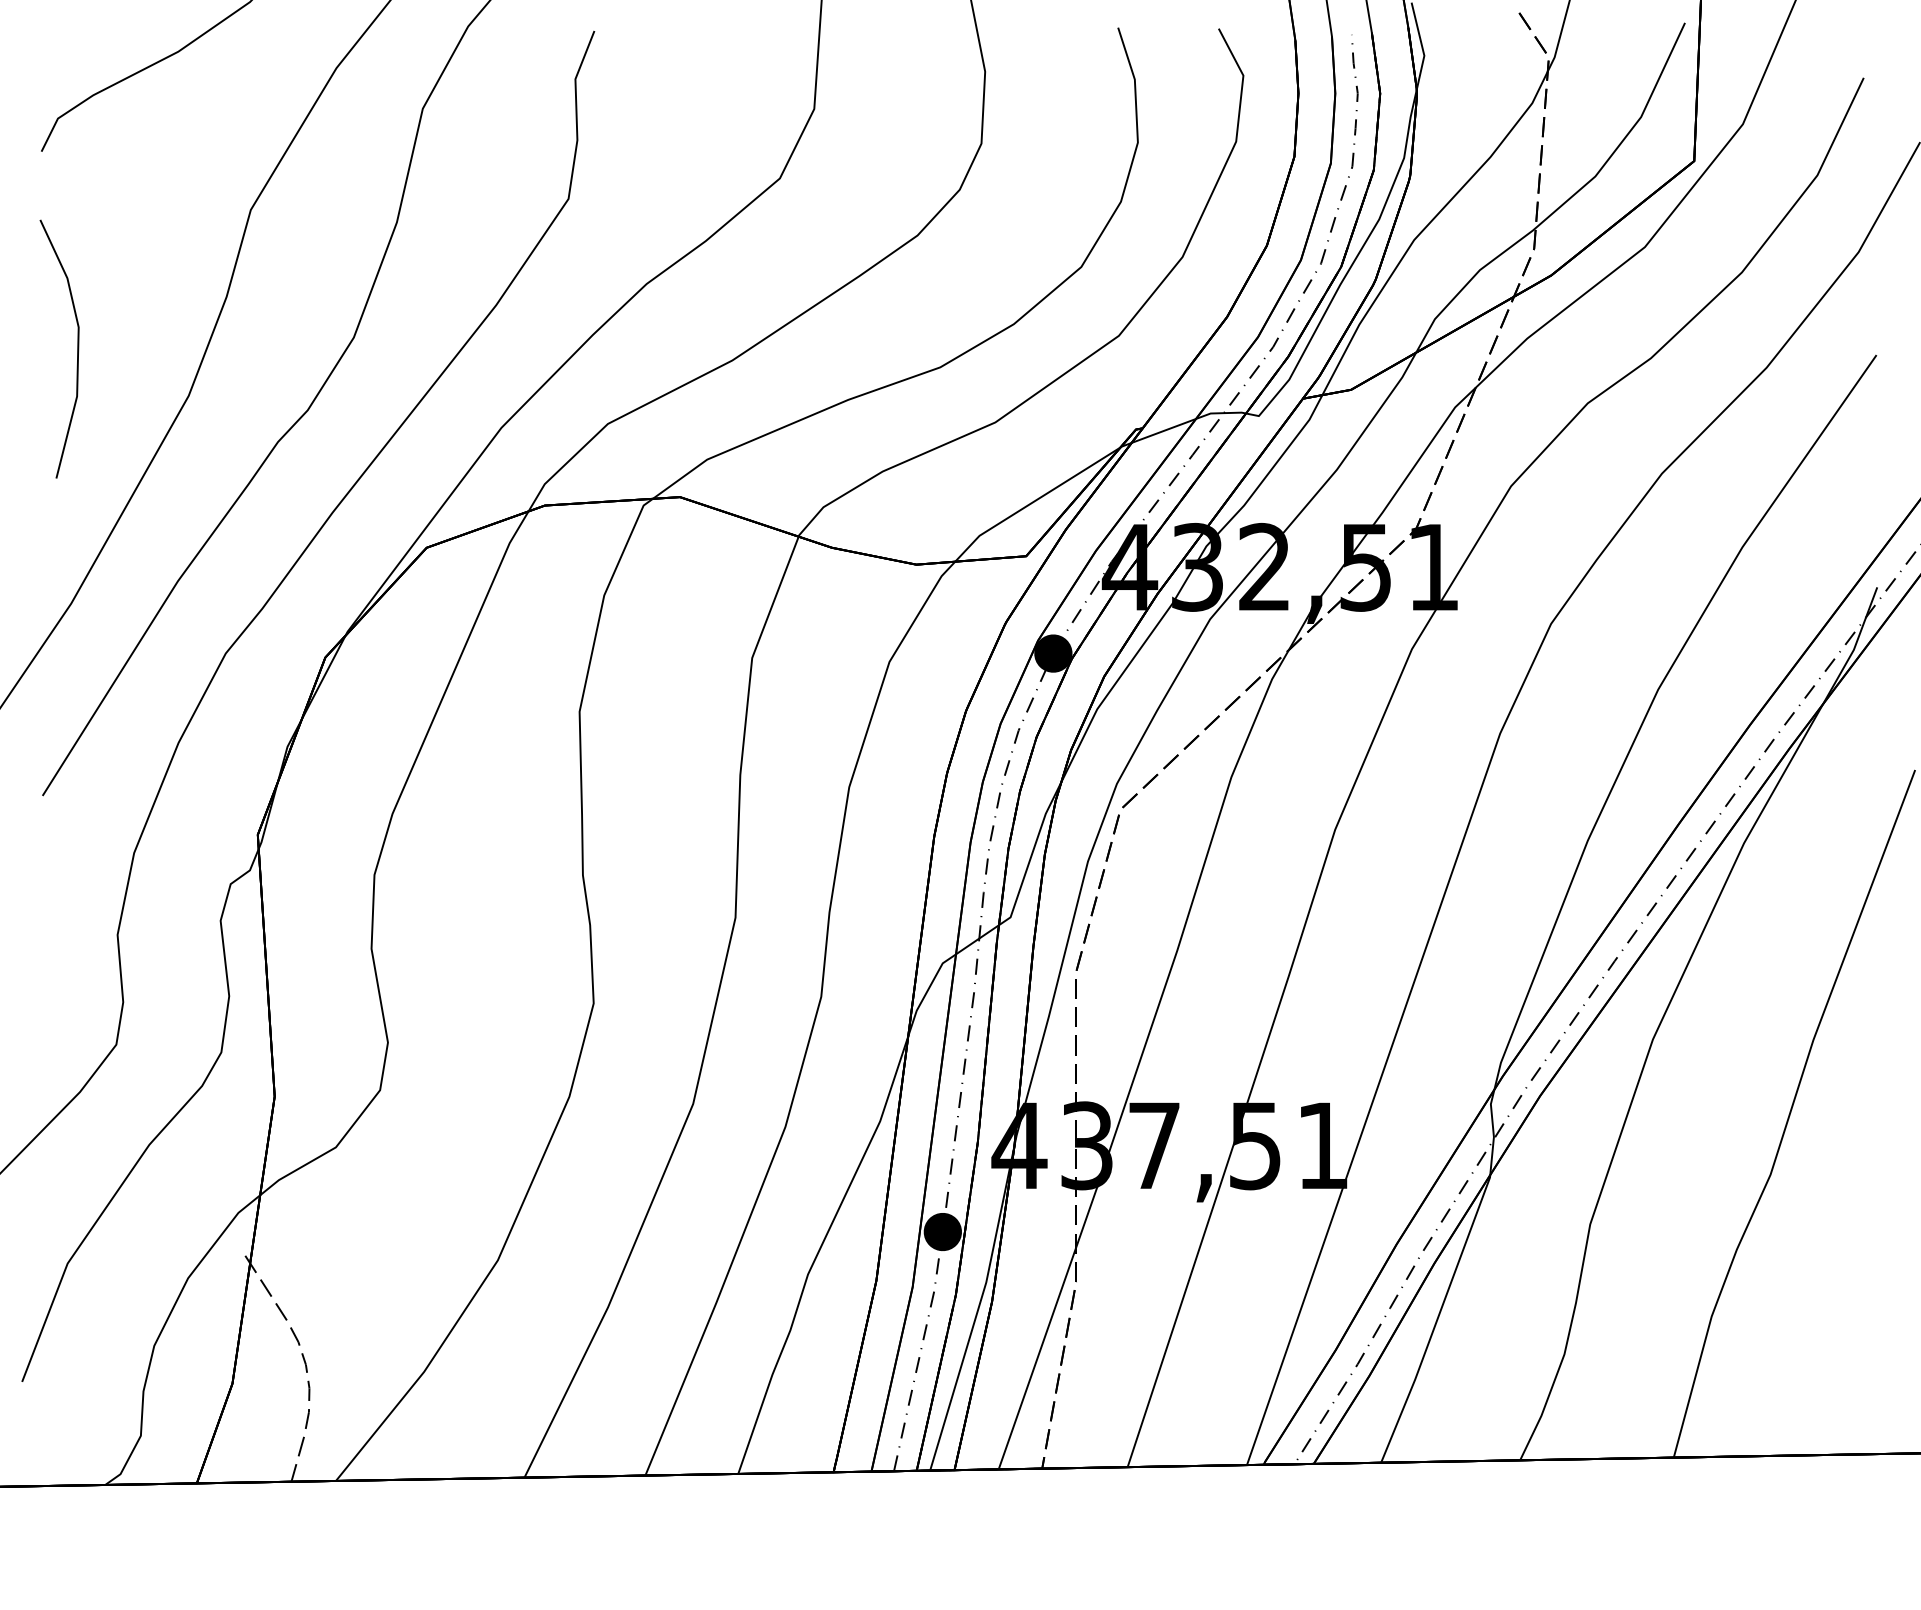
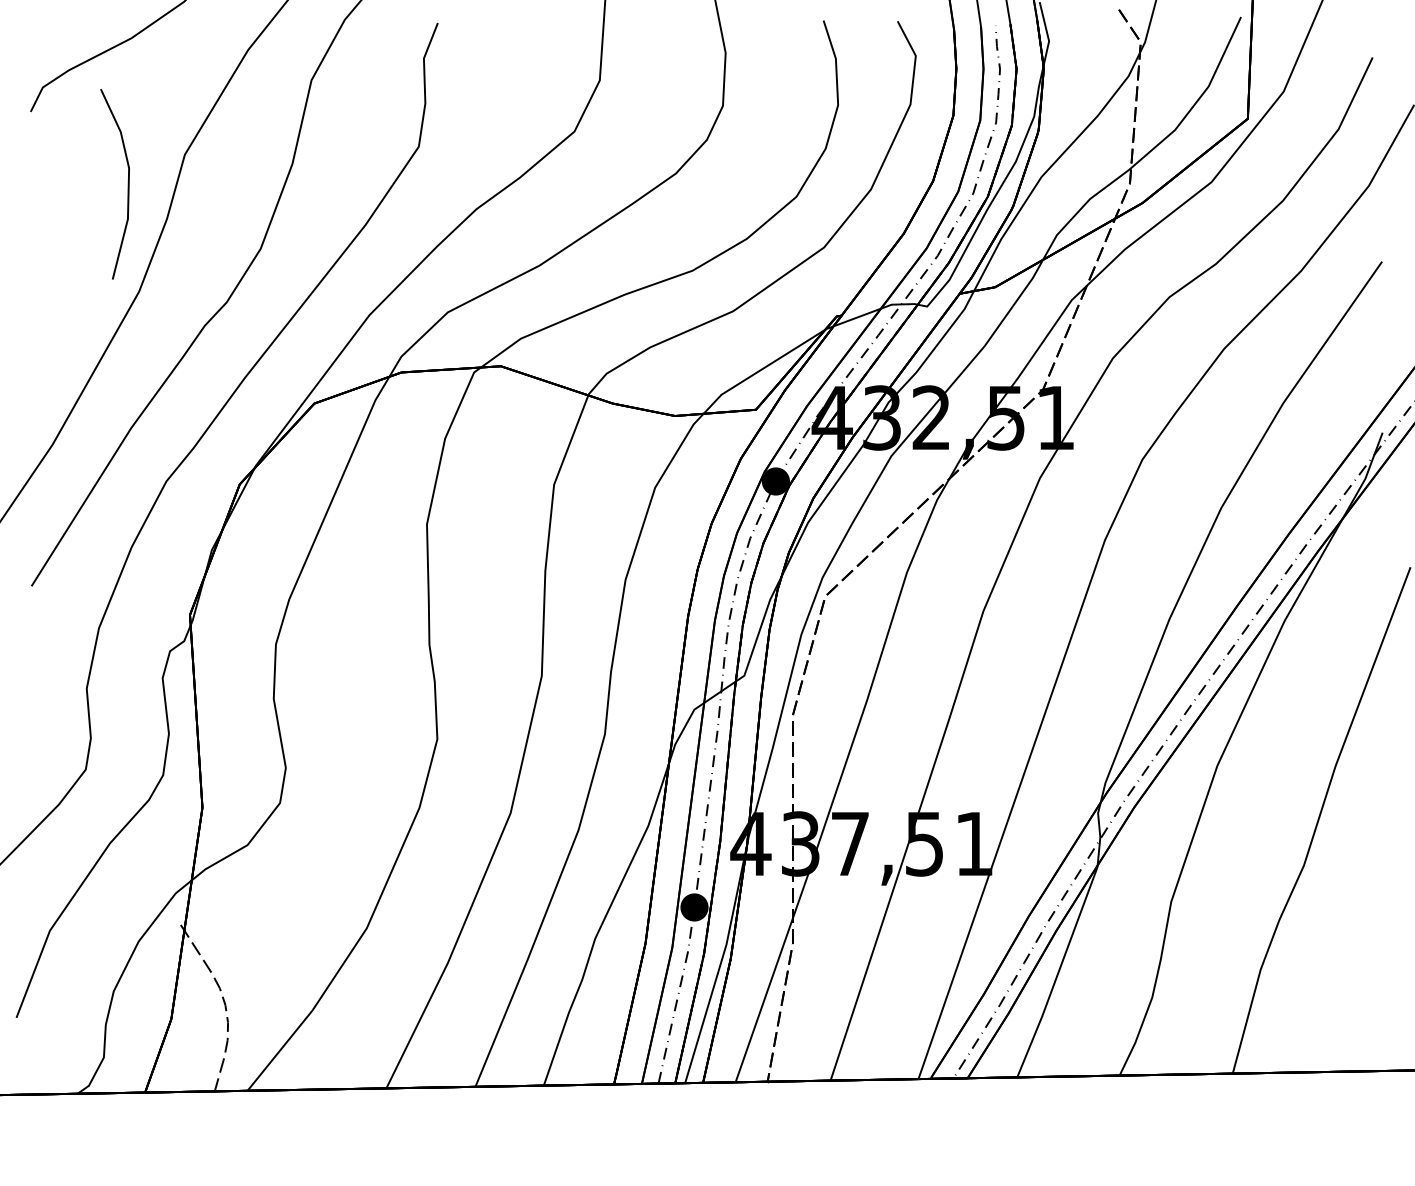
line: (76, 349) -> (127, 184), moved

